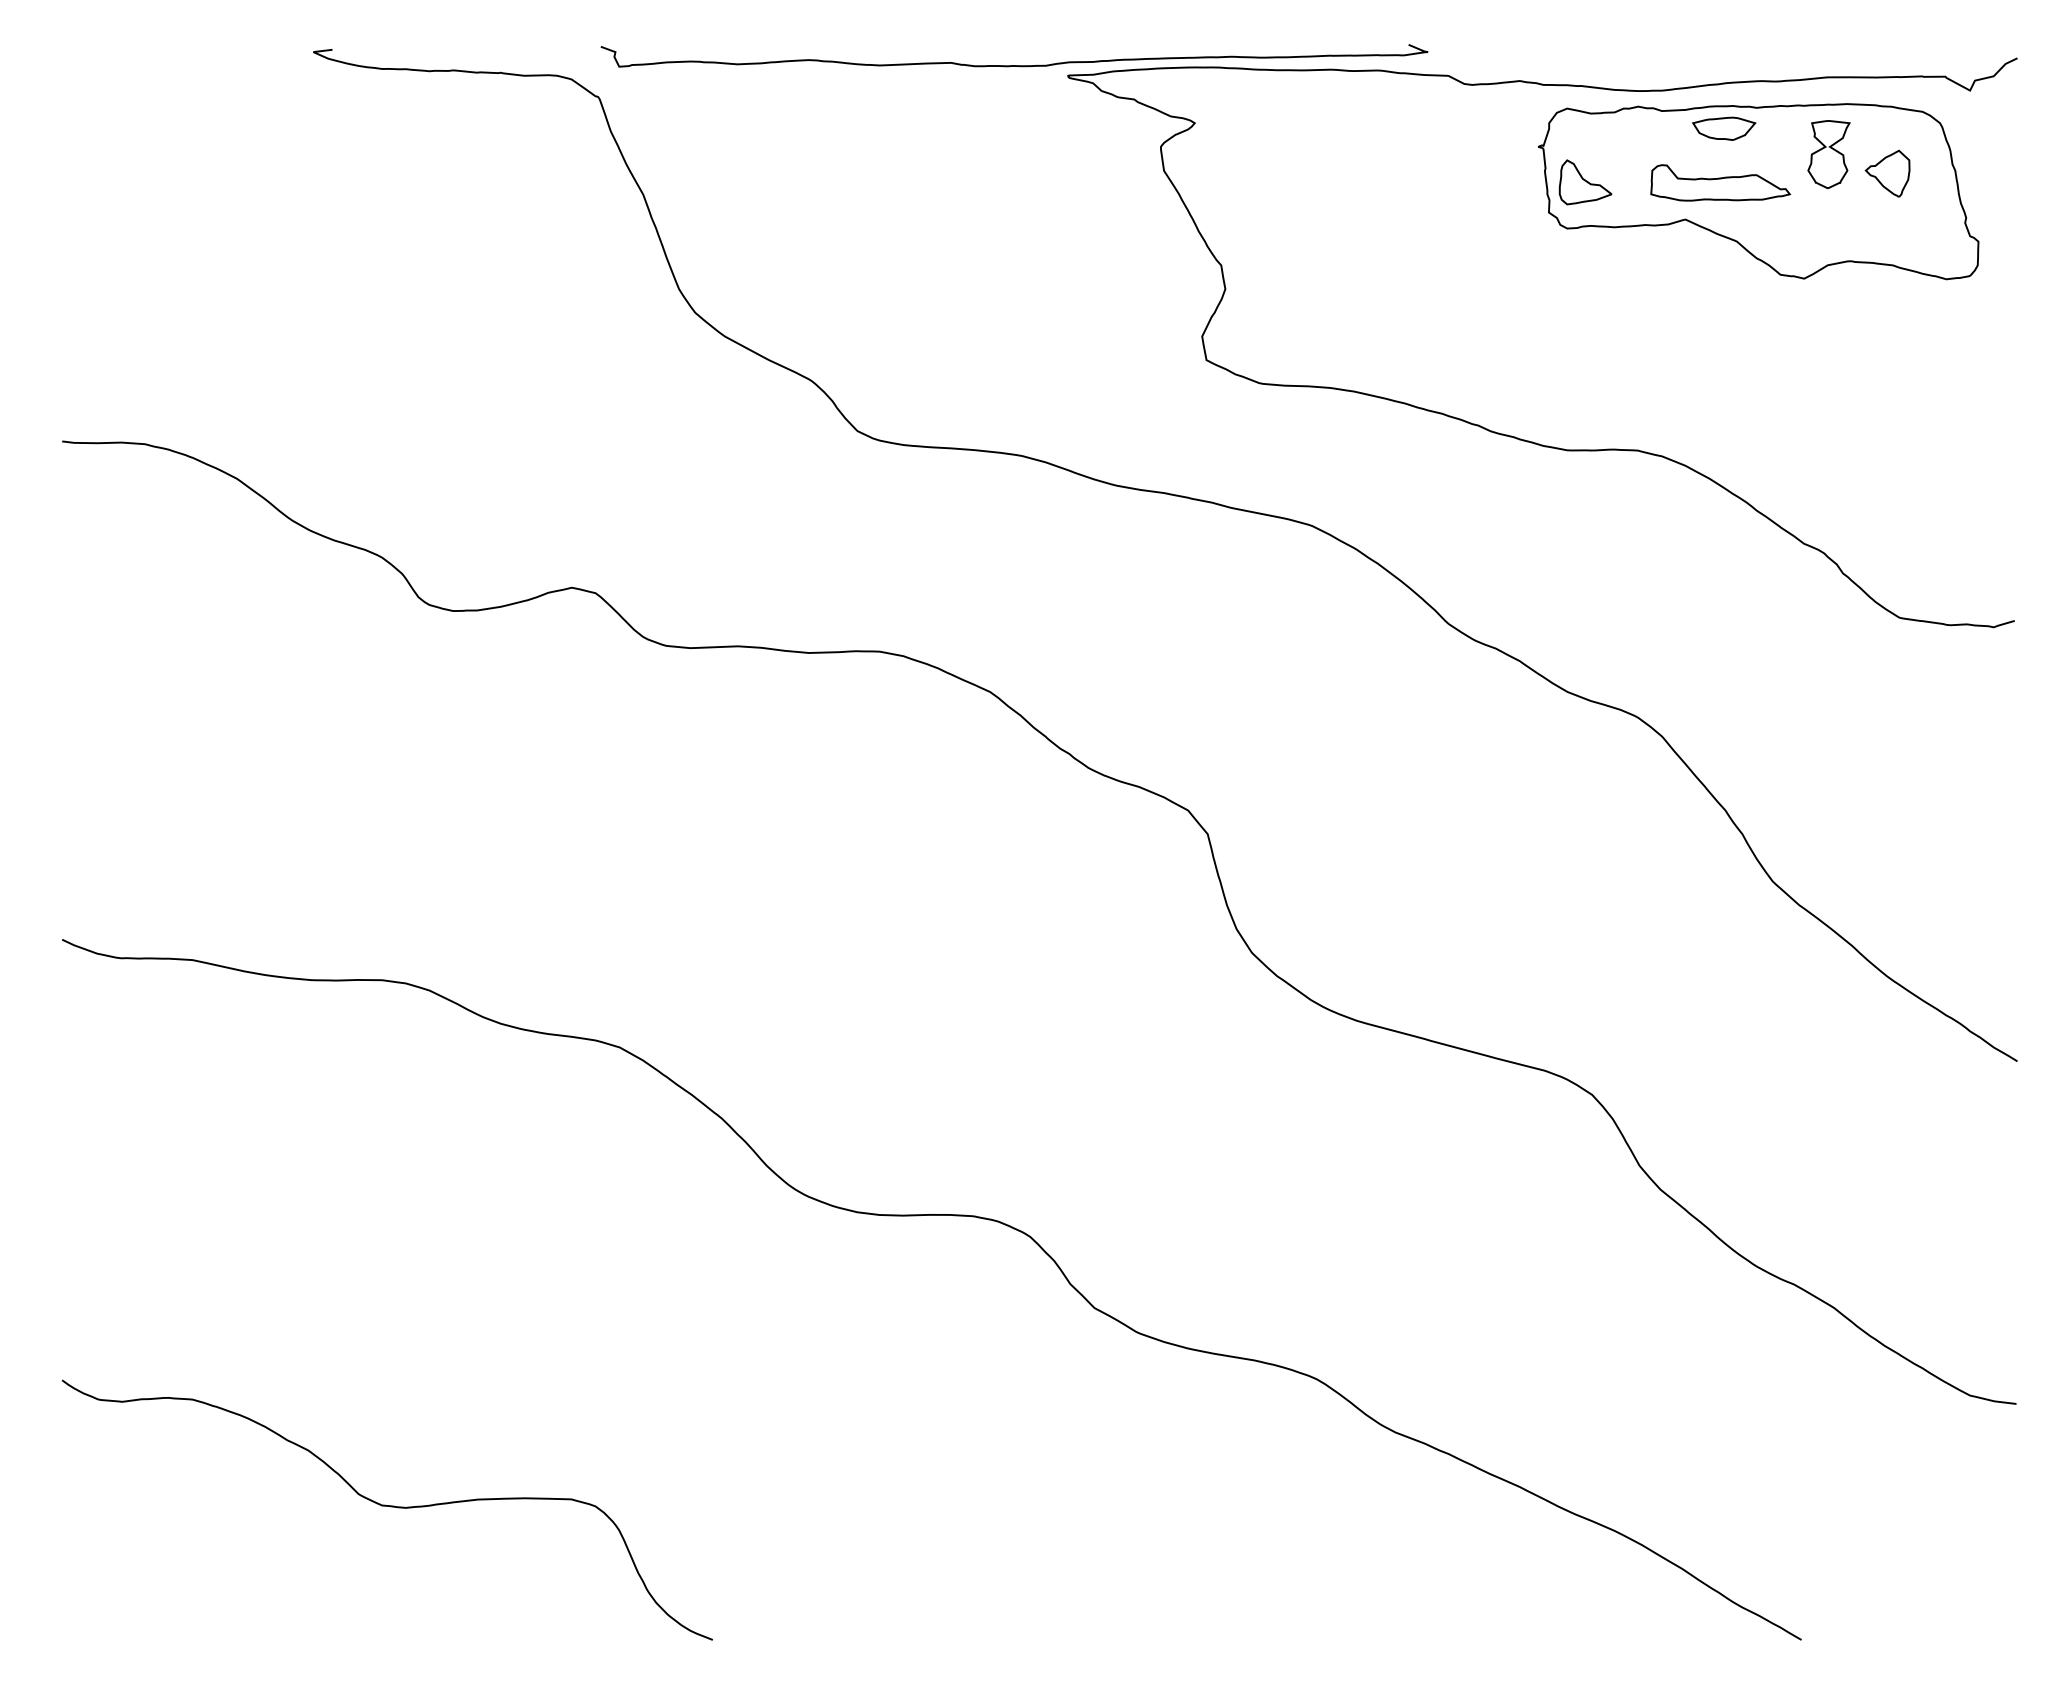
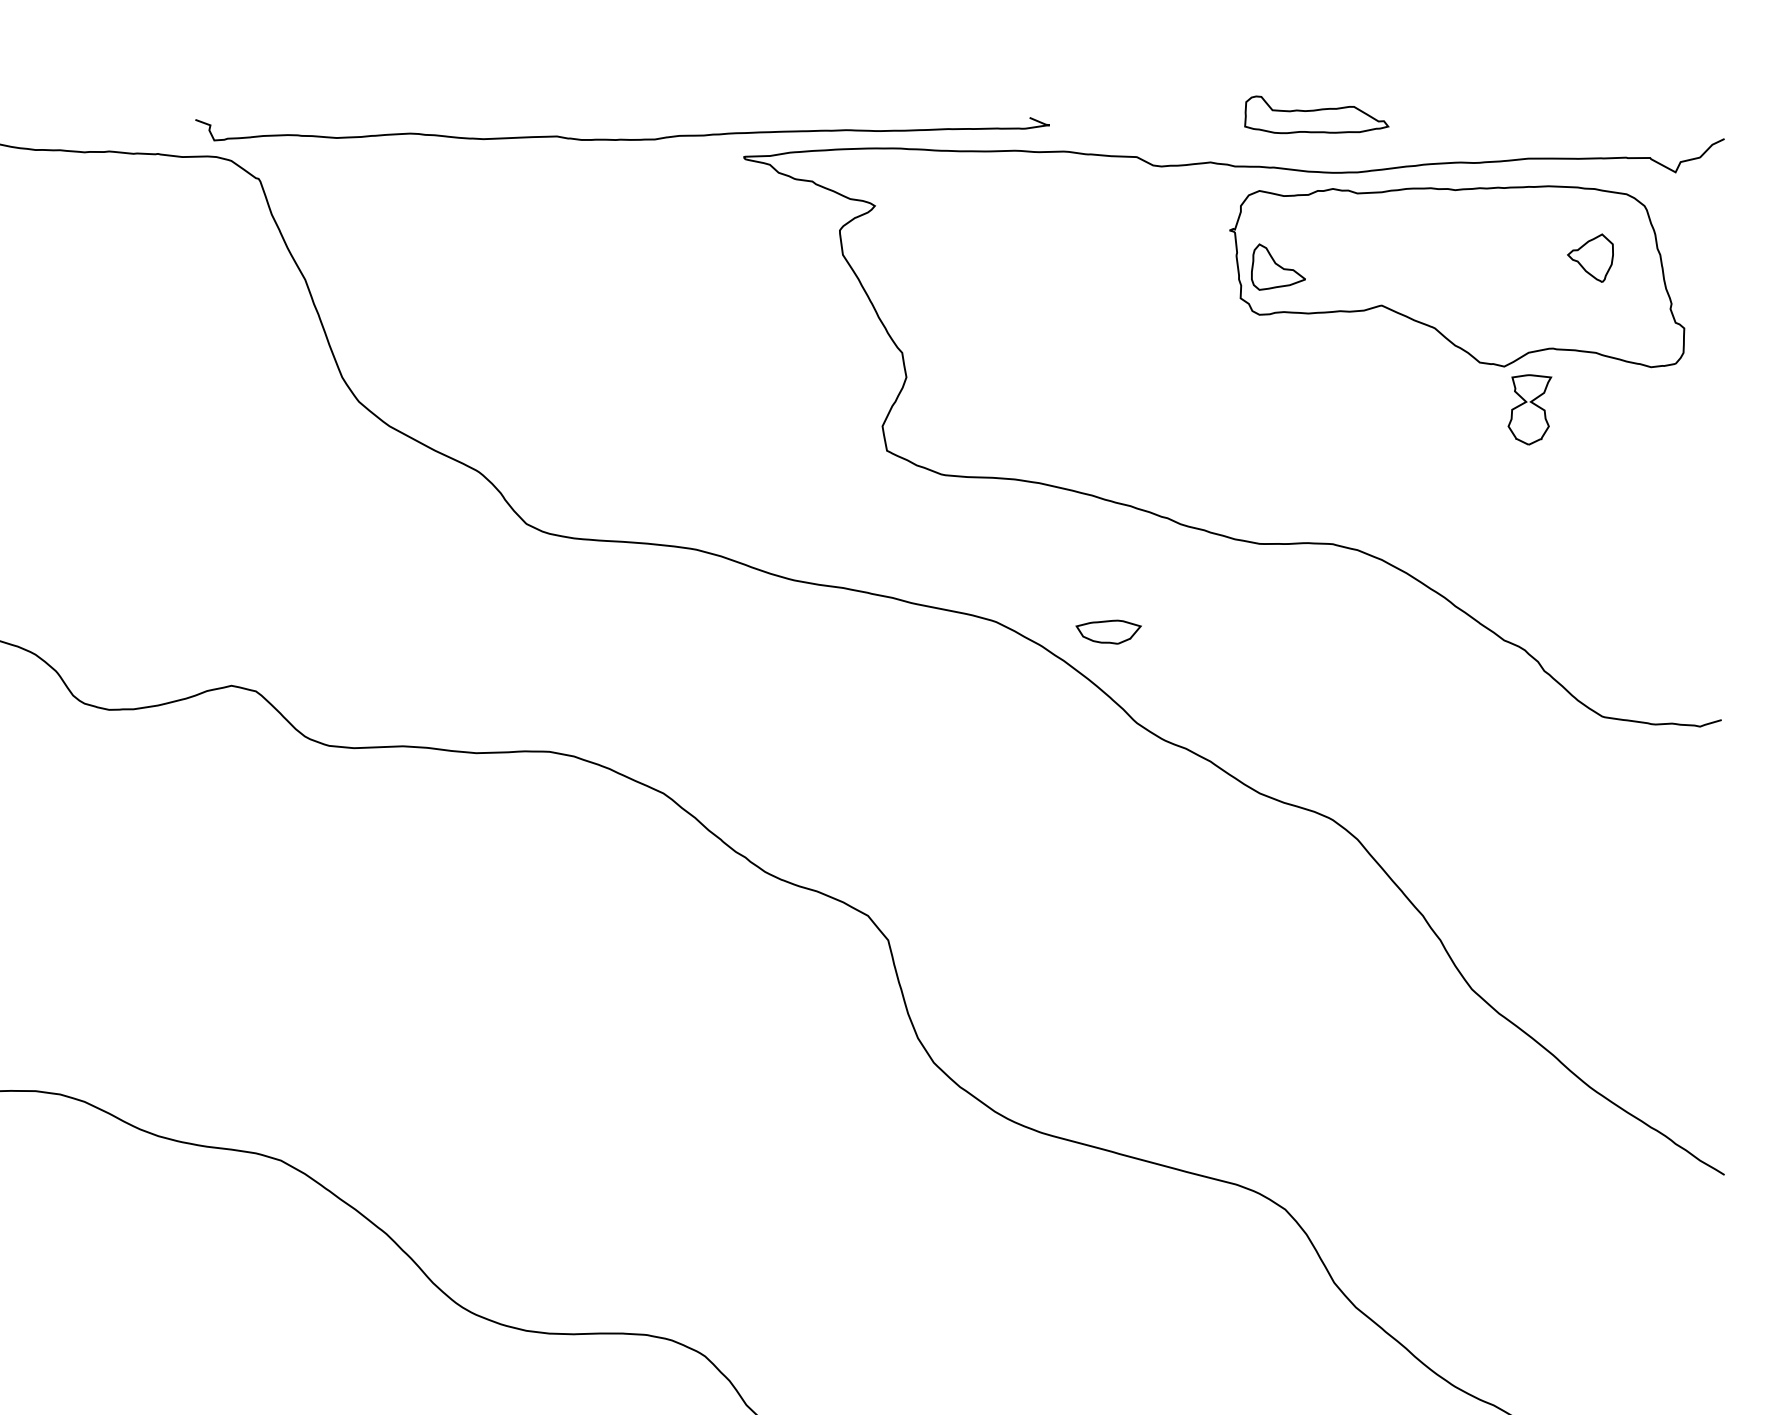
curve: (1014, 65) -> (622, 139), moved
part: (1724, 128) -> (1109, 631), moved
part: (1828, 154) -> (1529, 409), moved
part: (1720, 182) -> (1316, 114), moved

